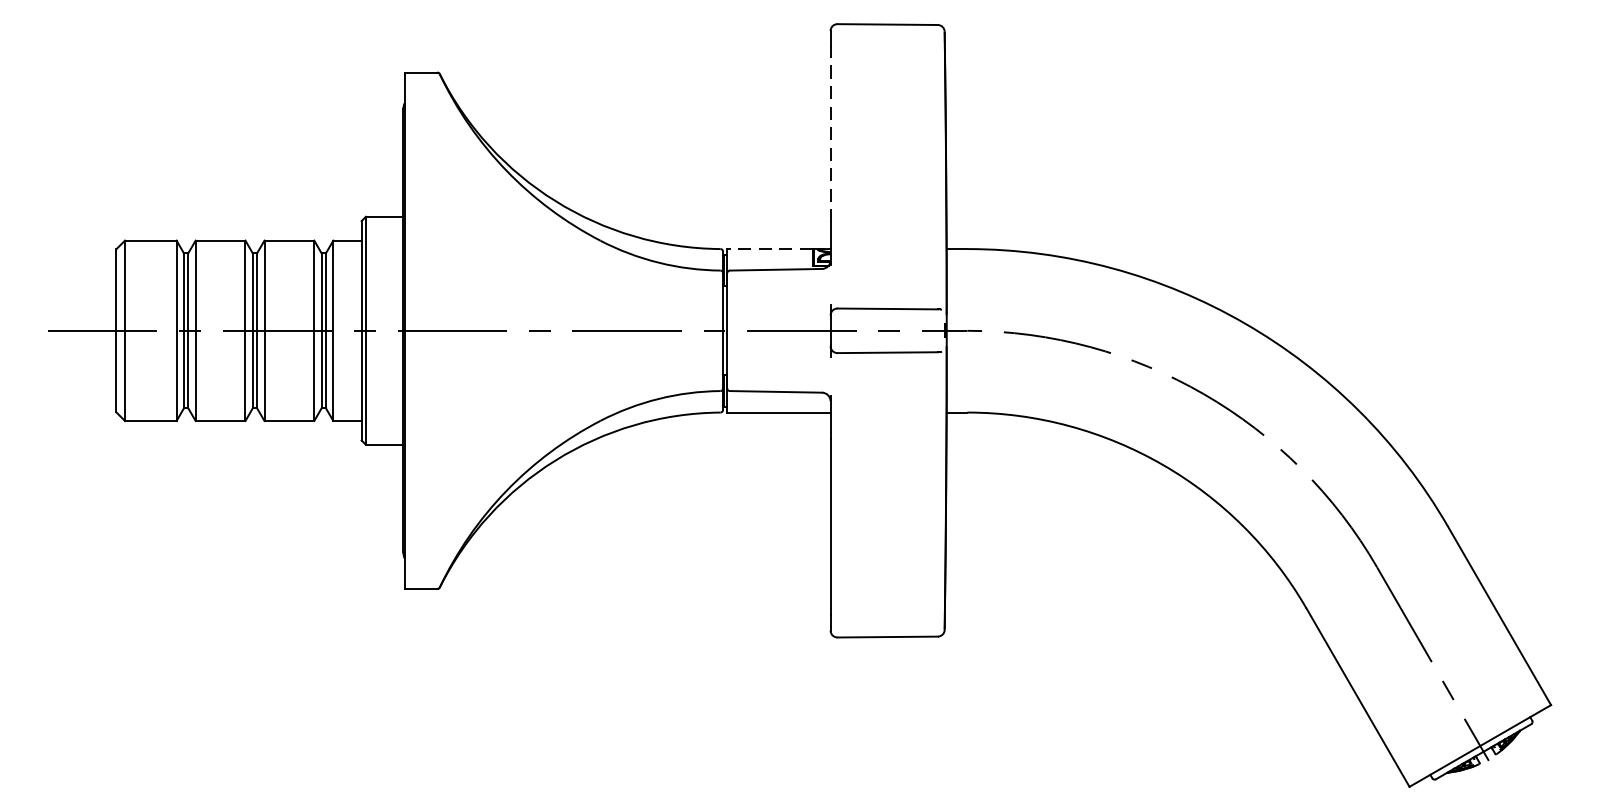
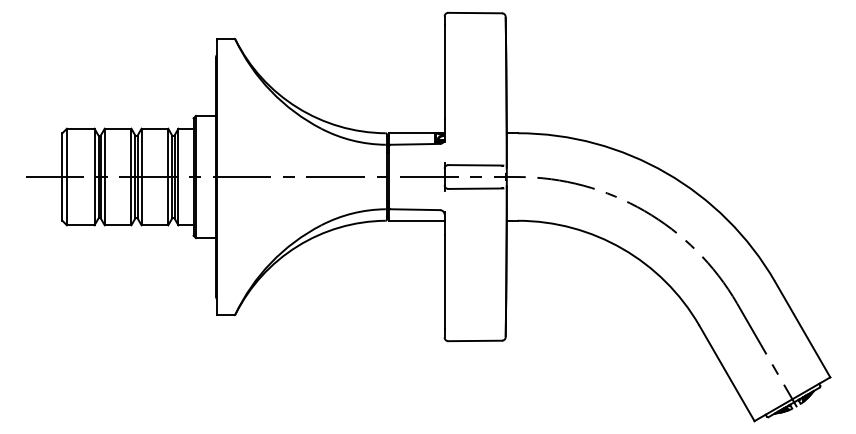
line: (830, 133) -> (444, 71), dashed -> solid
line: (768, 249) -> (411, 133), dashed -> solid

